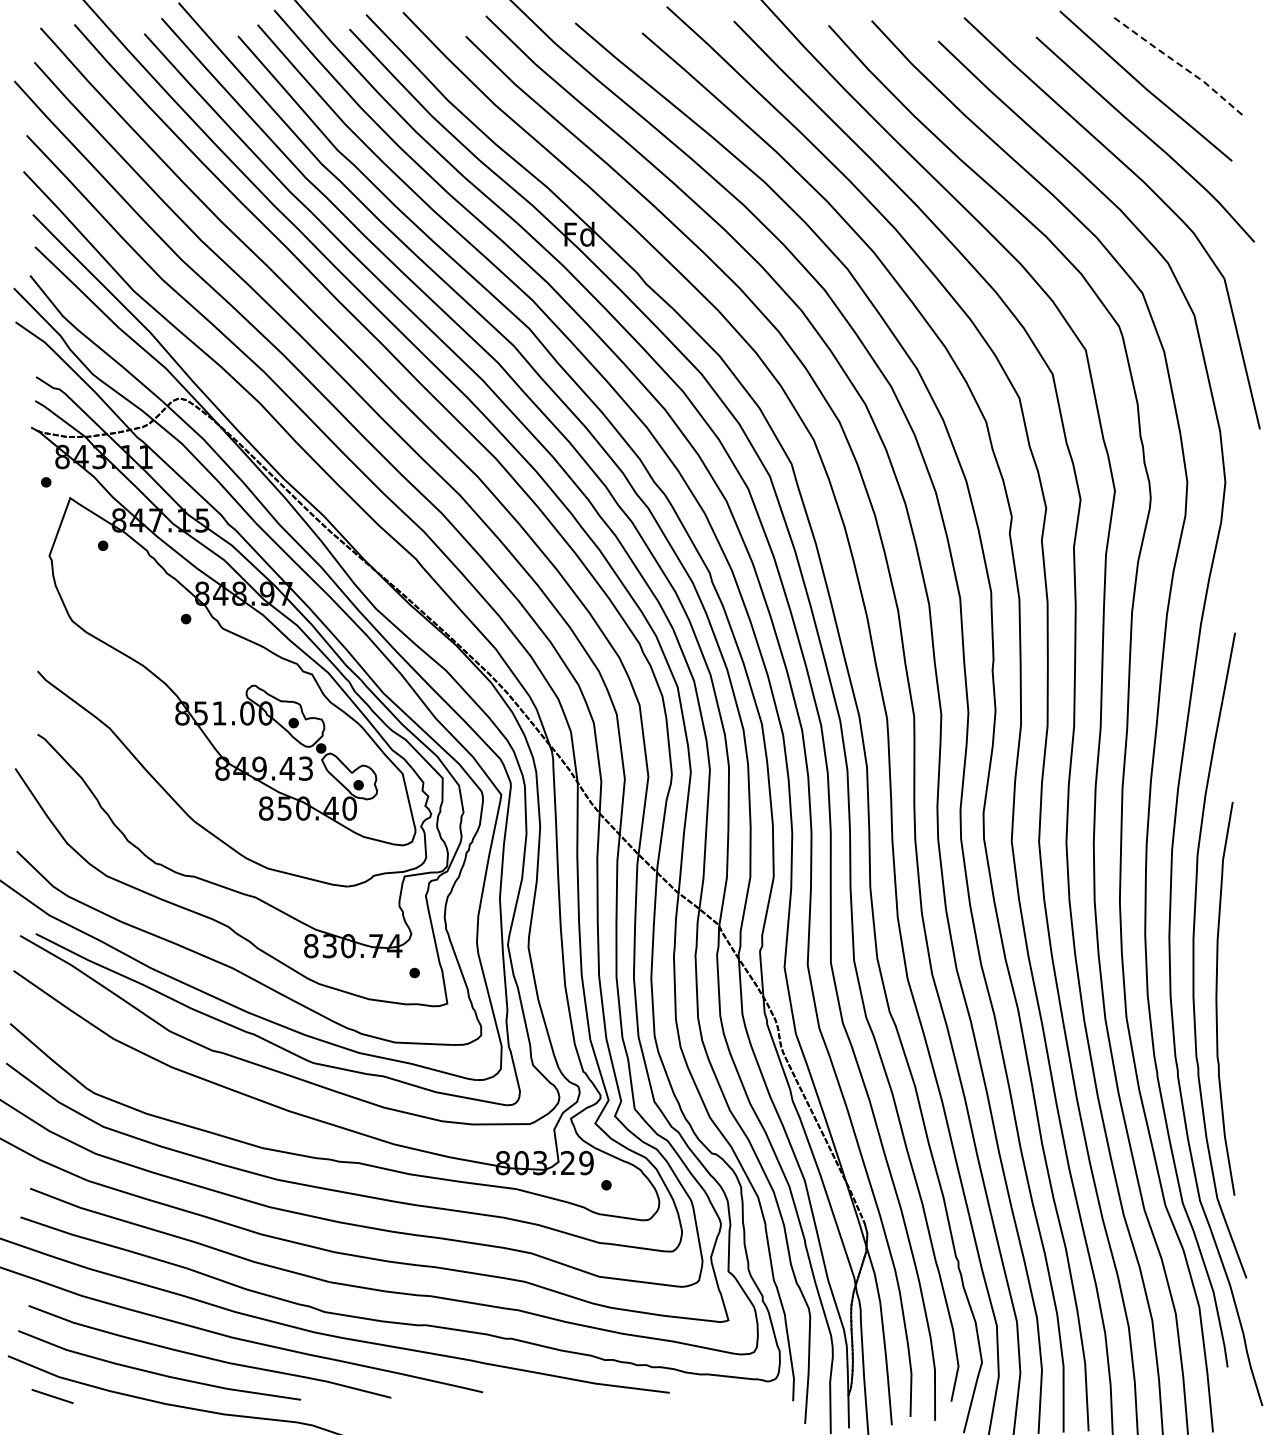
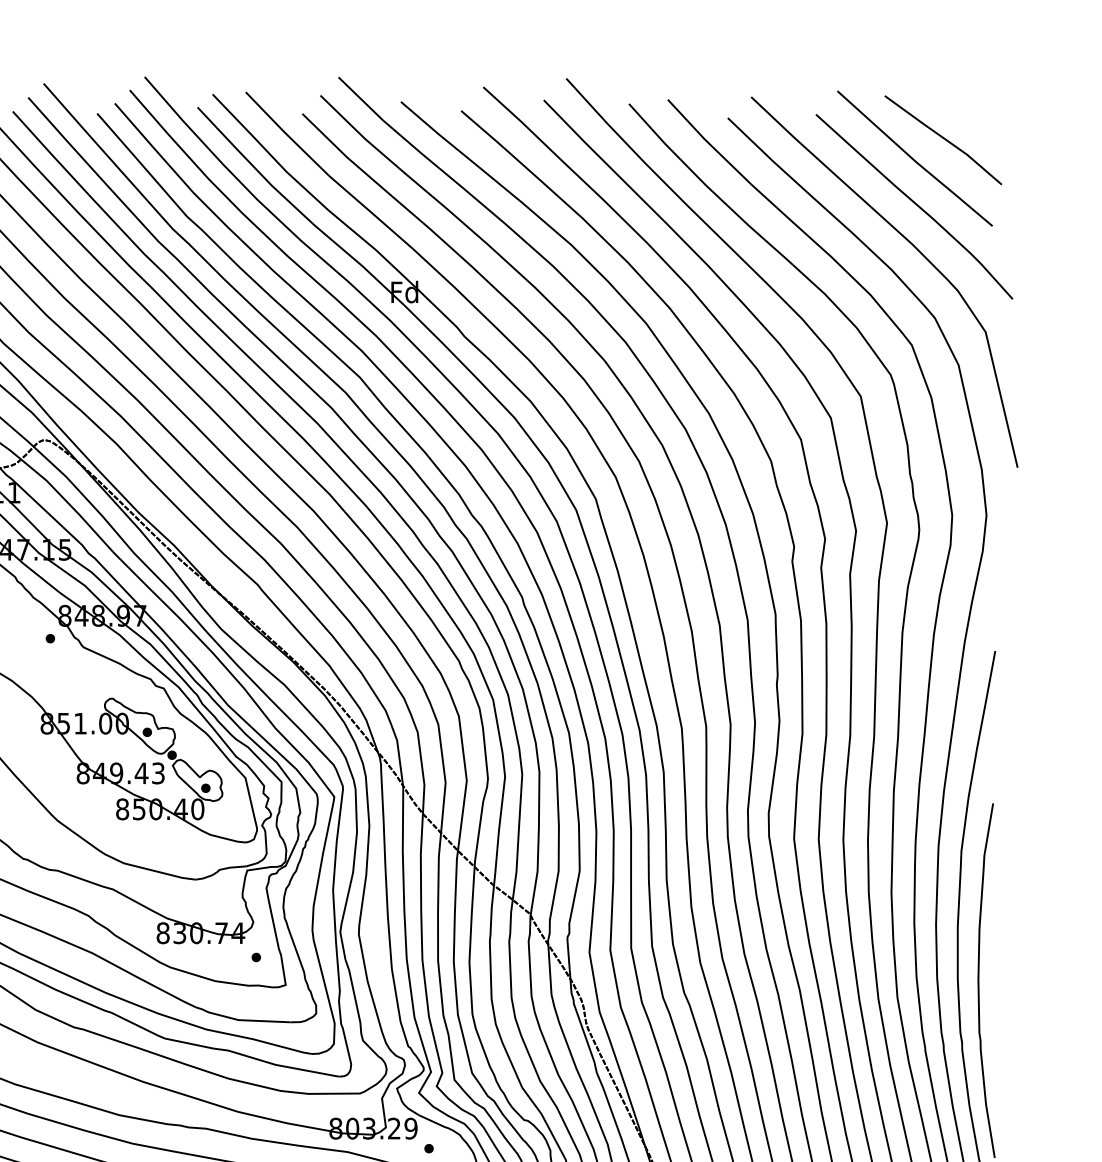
line: (1178, 63) -> (944, 138), dashed -> solid

